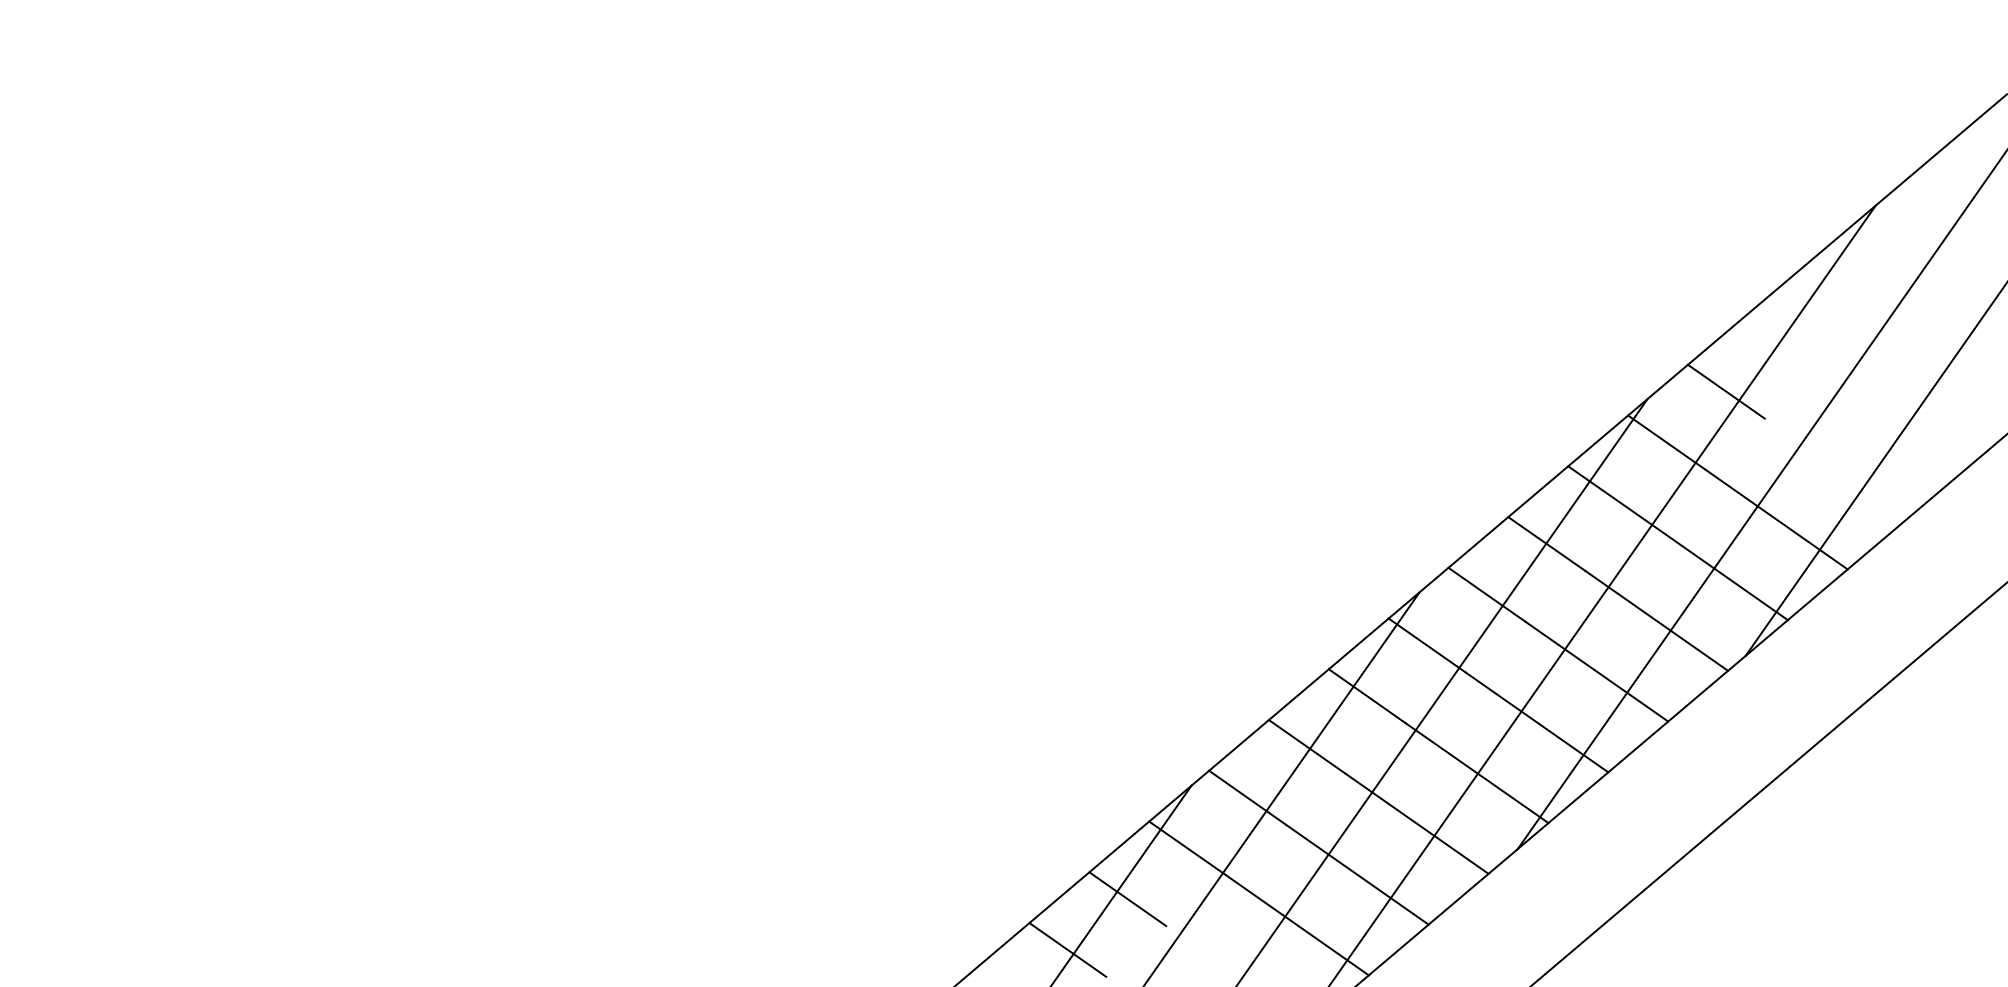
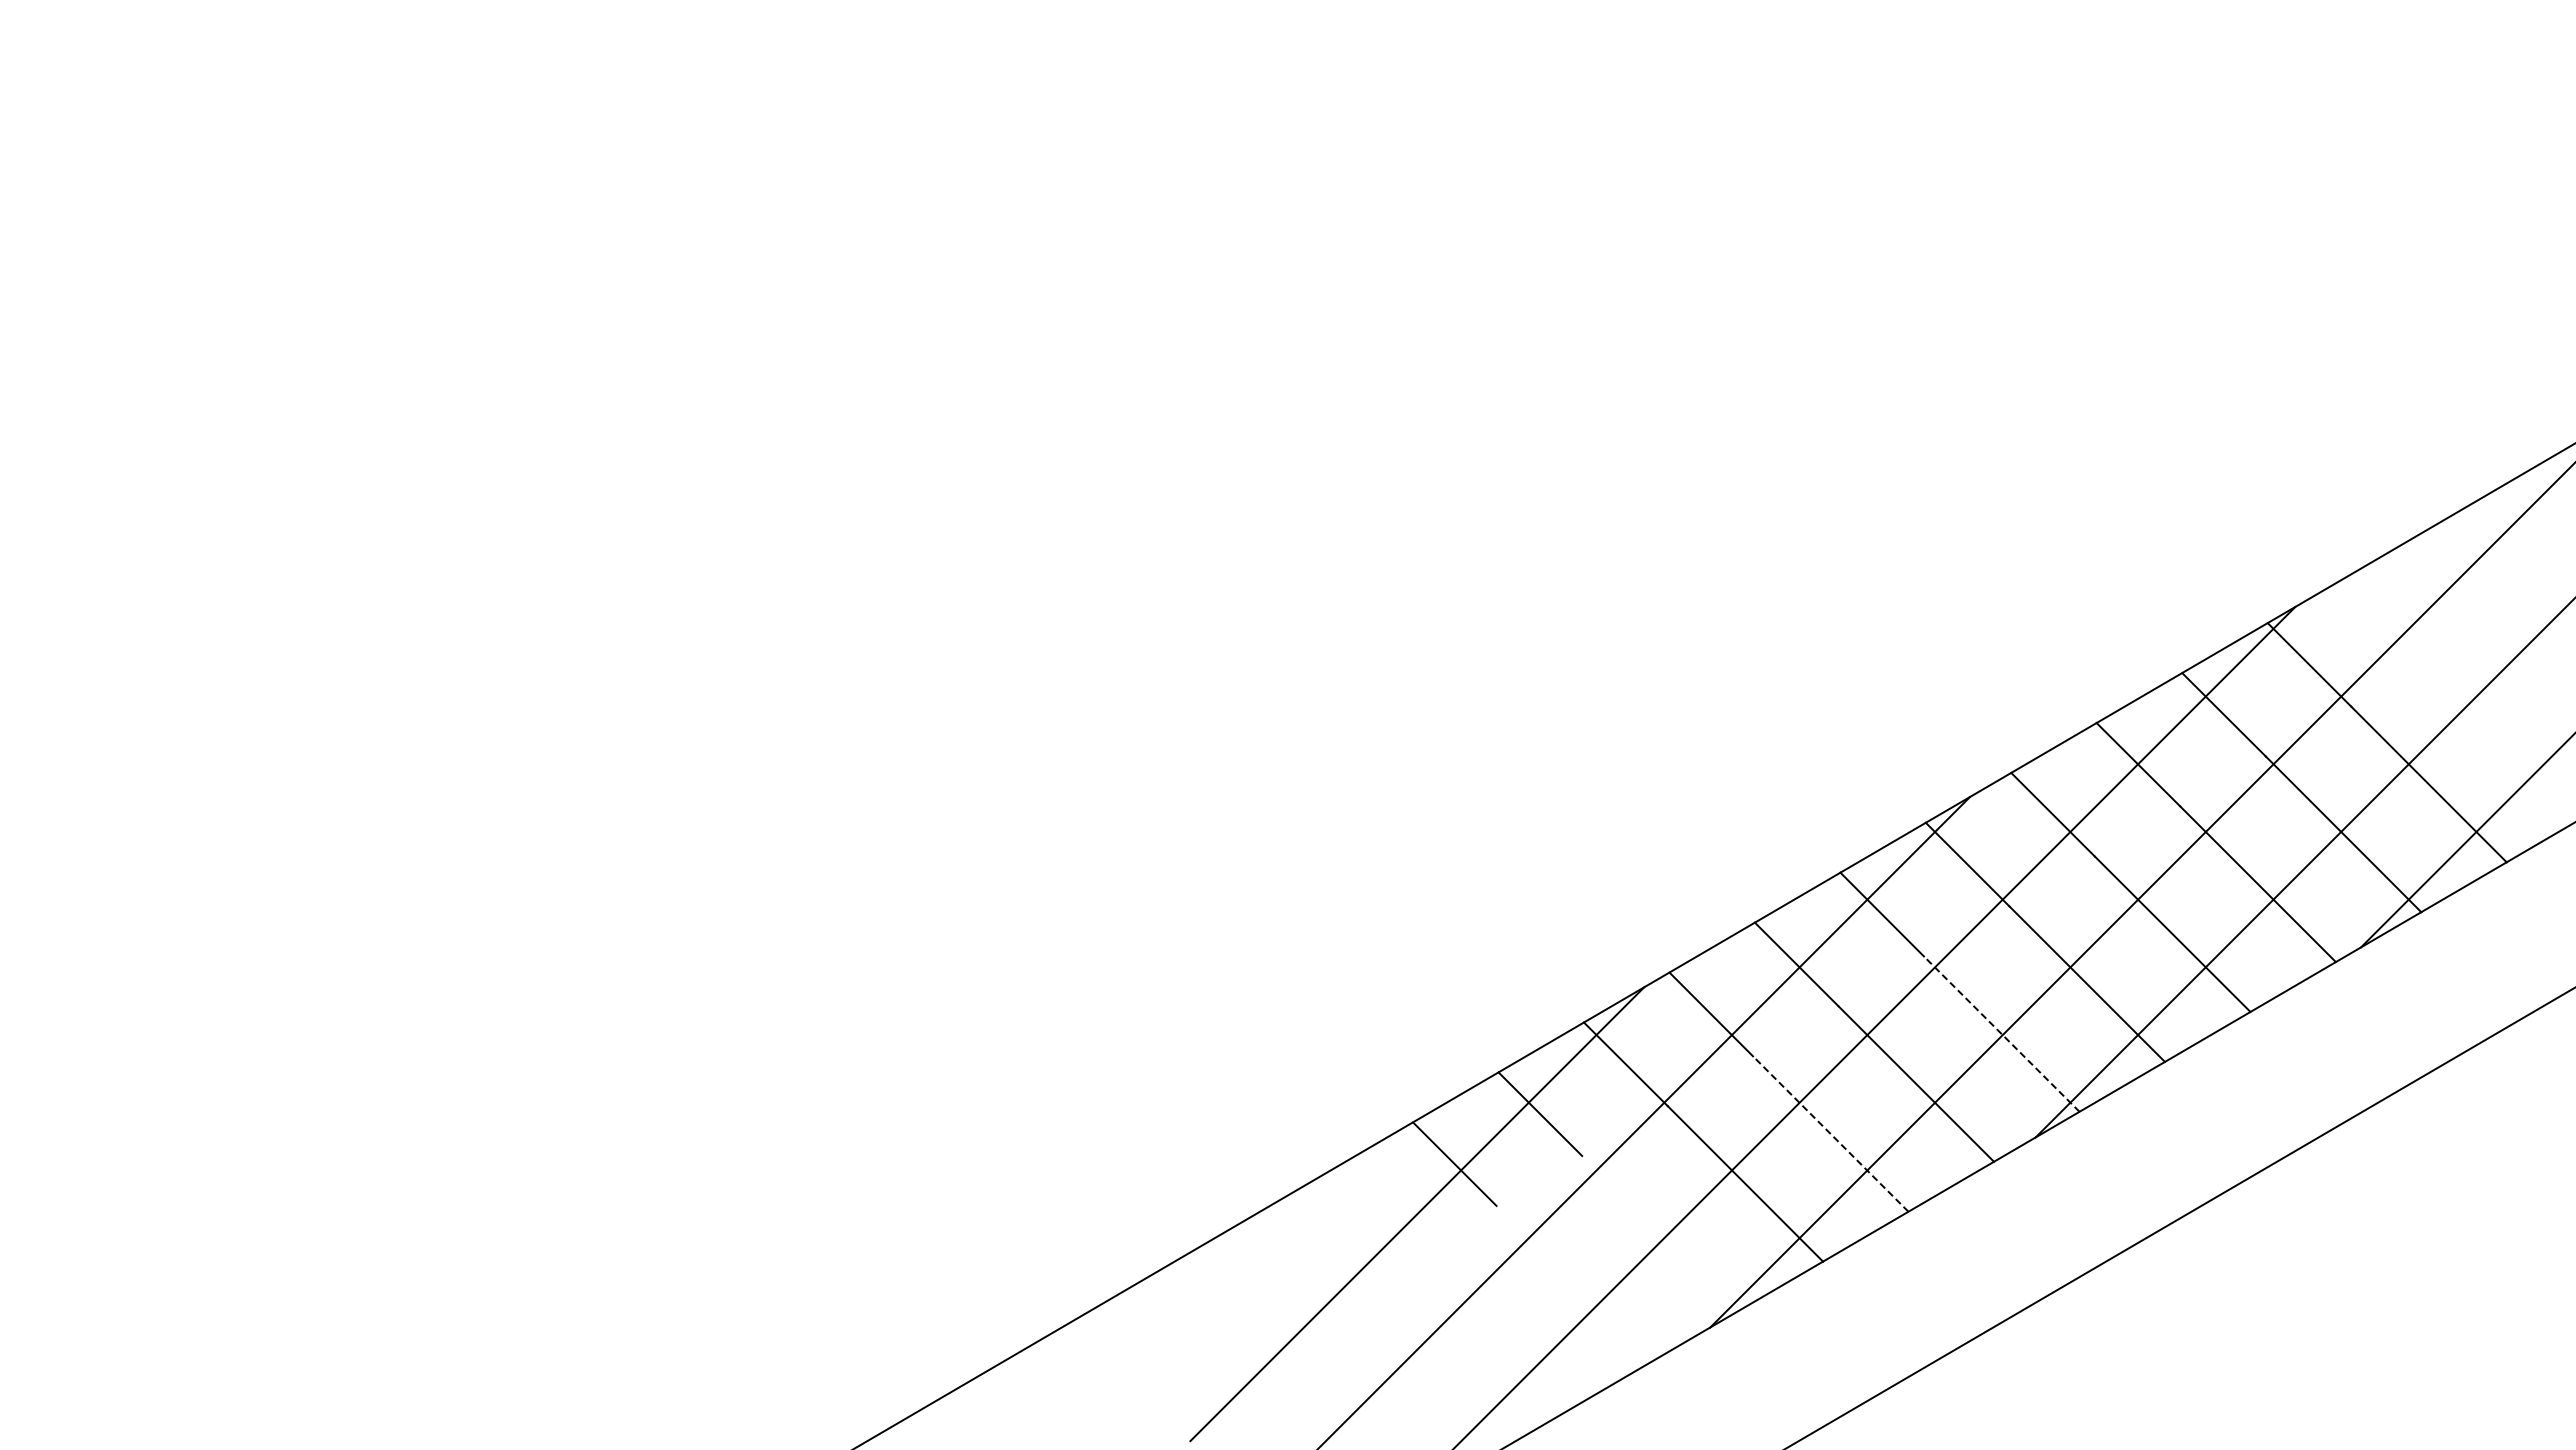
line: (1725, 391) -> (2394, 614), removed
line: (1476, 773) -> (2001, 1034), solid -> dashed
line: (1357, 875) -> (1830, 1134), solid -> dashed

